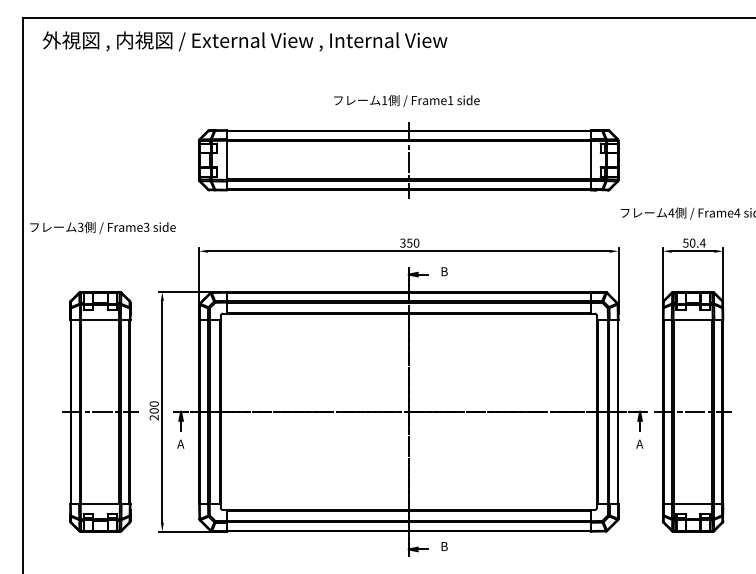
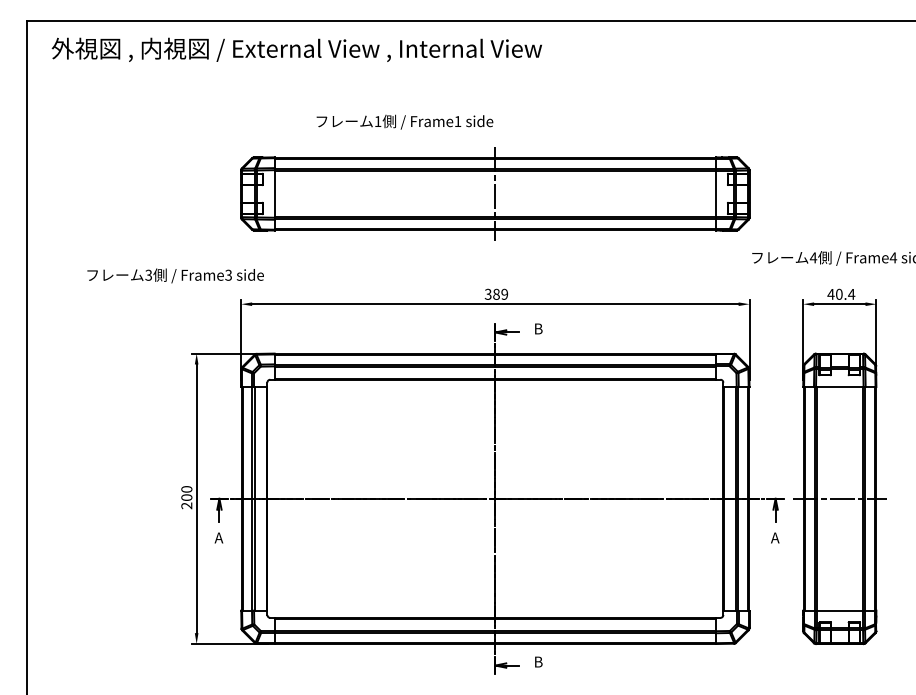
text: (406, 100) -> (404, 121), moved
text: (102, 227) -> (175, 275), moved
text: (413, 242) -> (500, 293), 350 -> 389
text: (685, 243) -> (830, 294), 50.4 -> 40.4
part: (100, 411) -> (121, 498), removed

